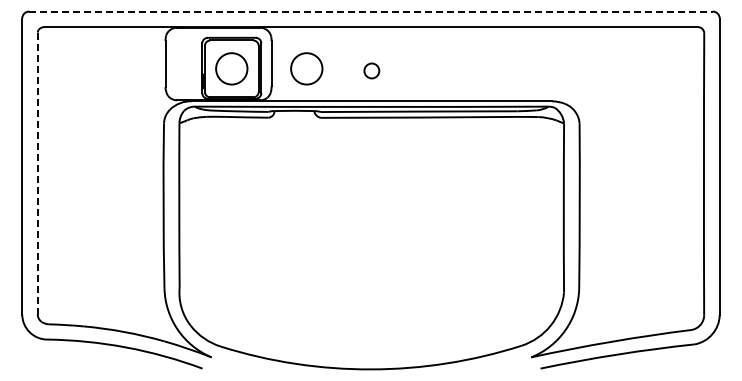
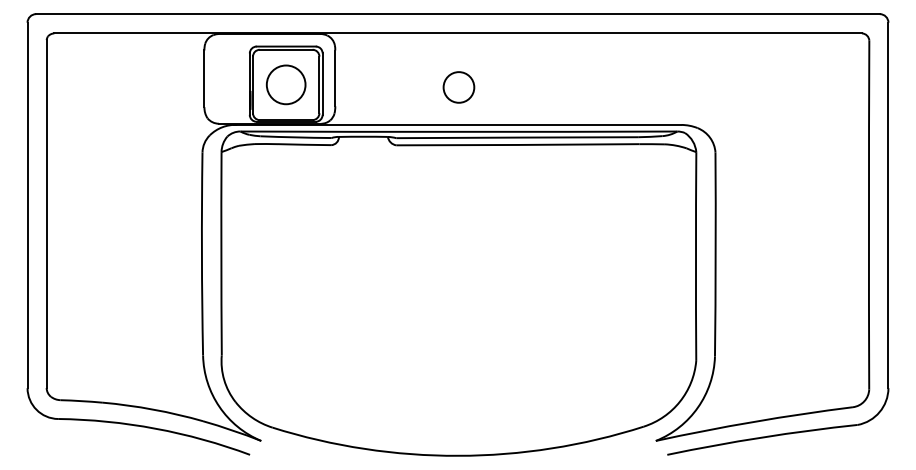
line: (370, 11) -> (457, 14), dashed -> solid
circle: (306, 68) -> (378, 84), removed
circle: (371, 70) -> (458, 86), size x1.67
line: (37, 174) -> (46, 215), dashed -> solid

